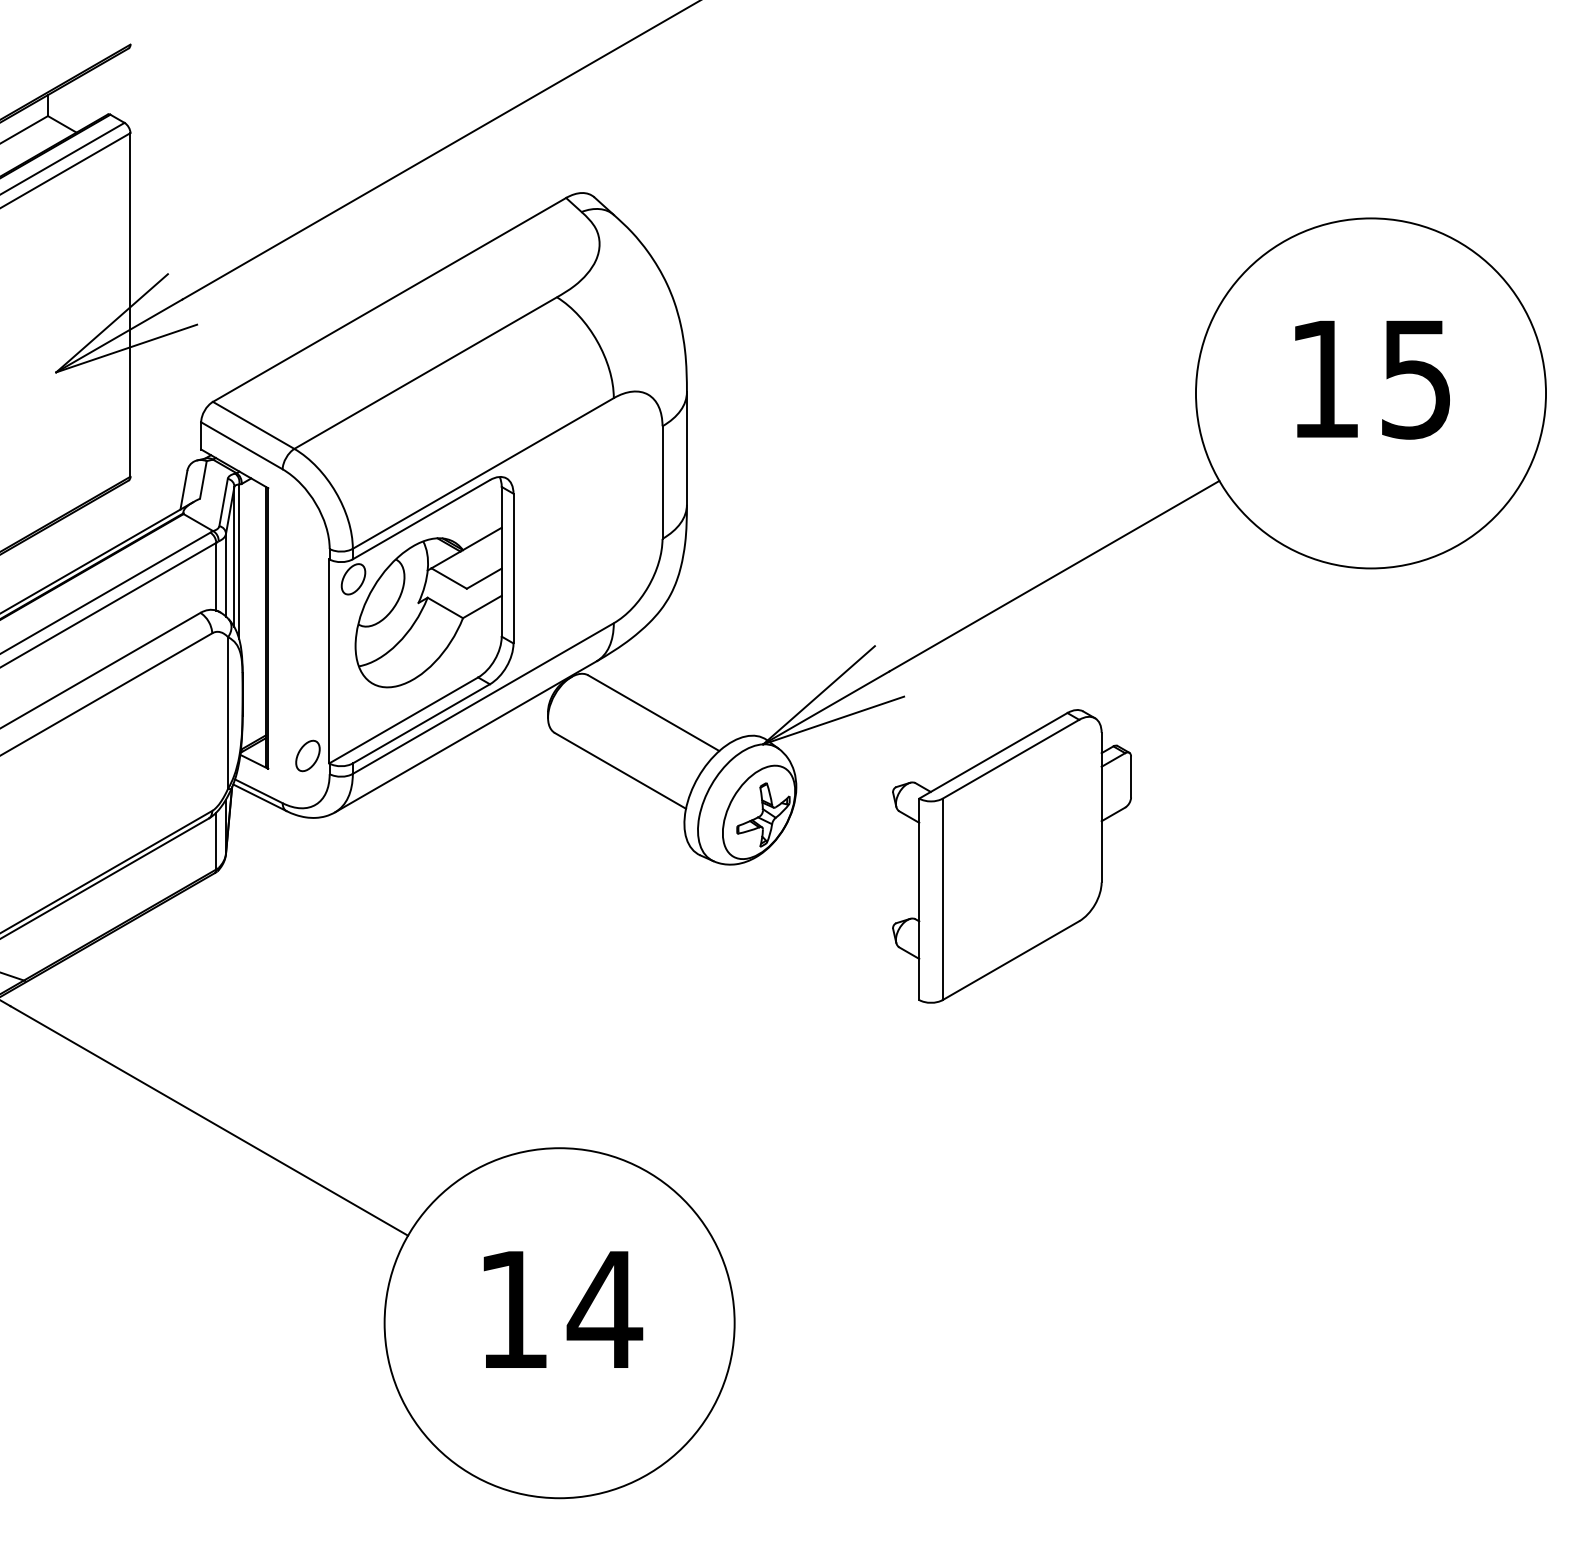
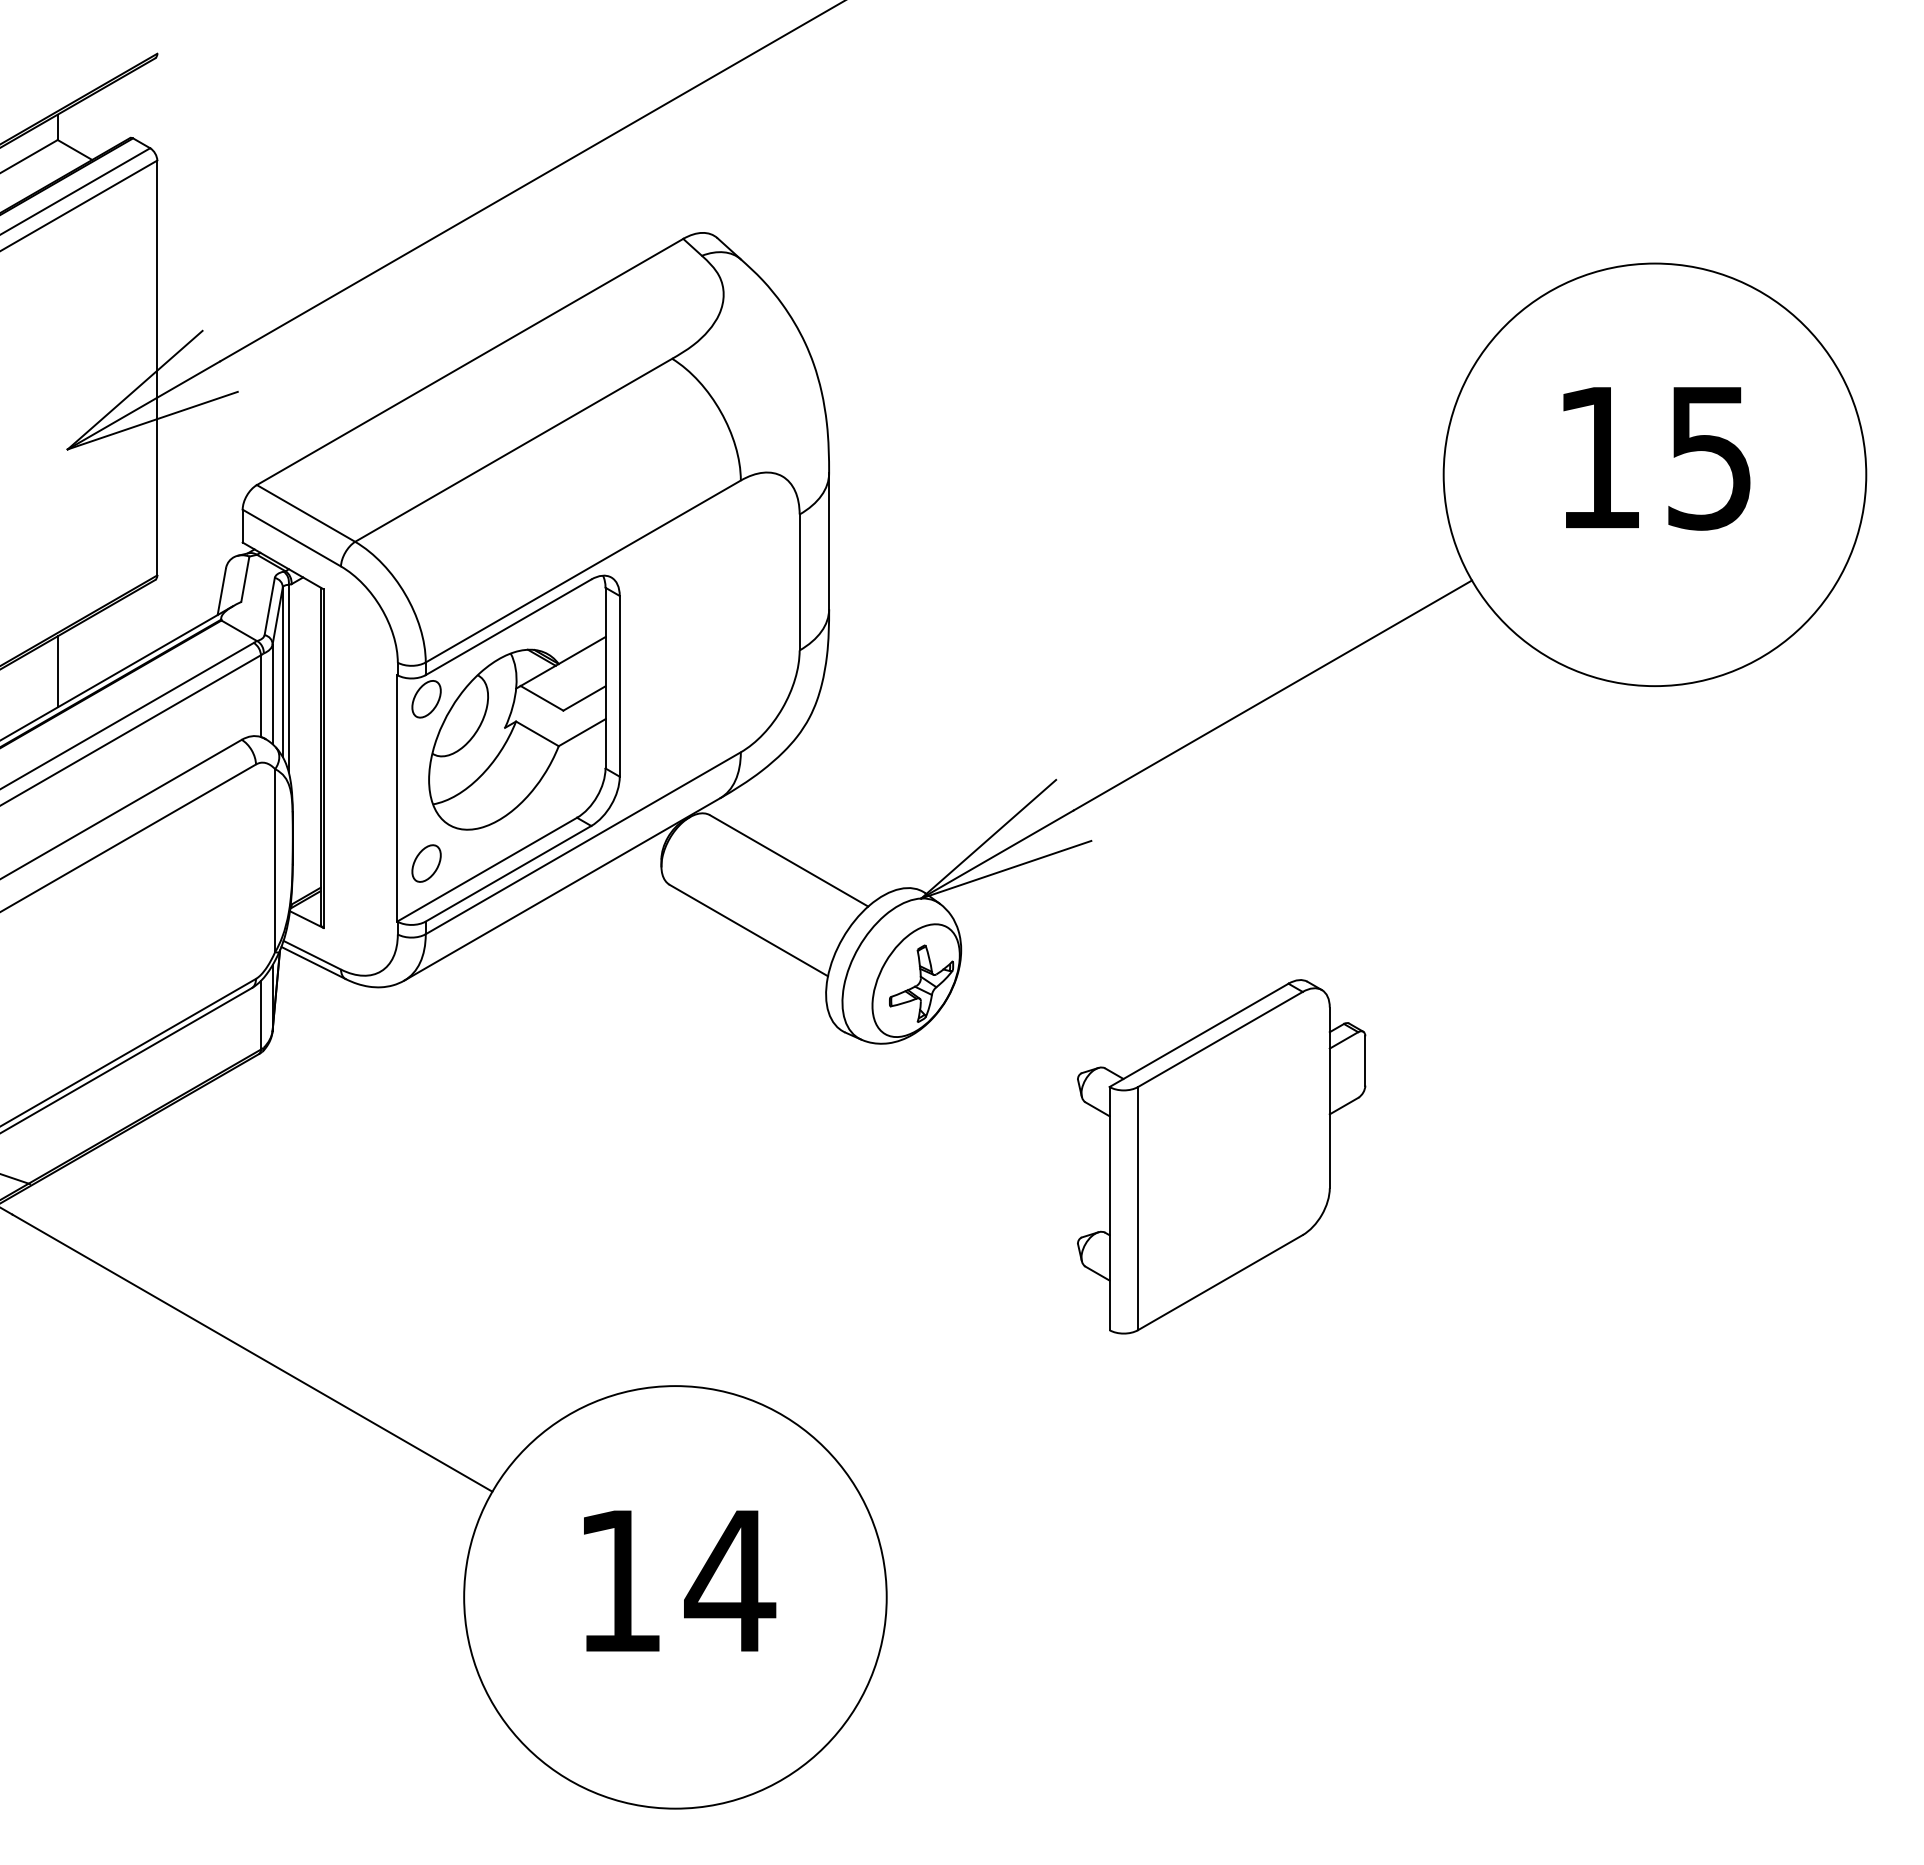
line: (47, 556) -> (57, 671), added
part: (307, 755) -> (426, 863), moved
part: (1011, 856) -> (1221, 1156), moved

